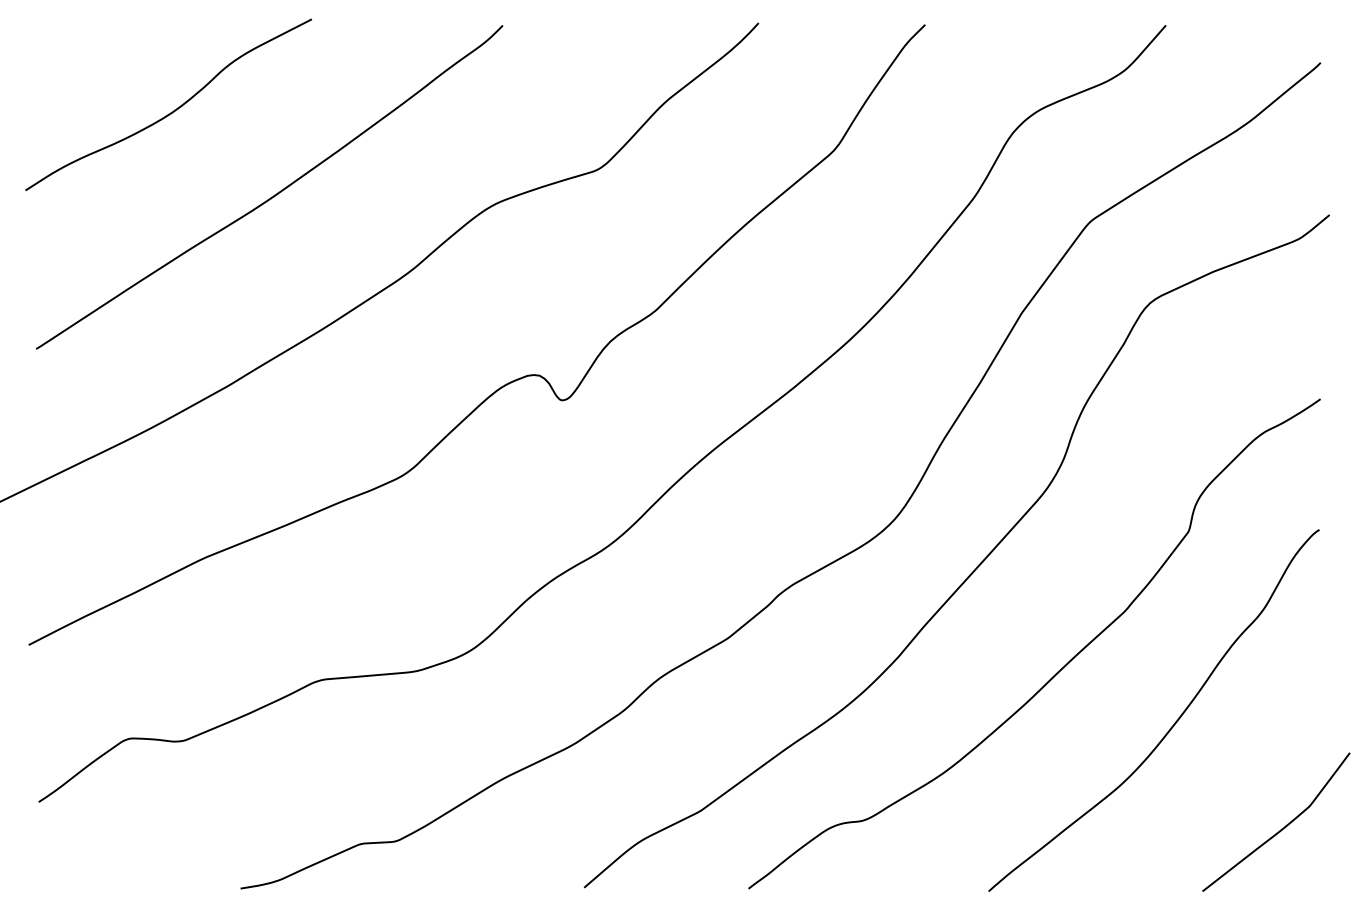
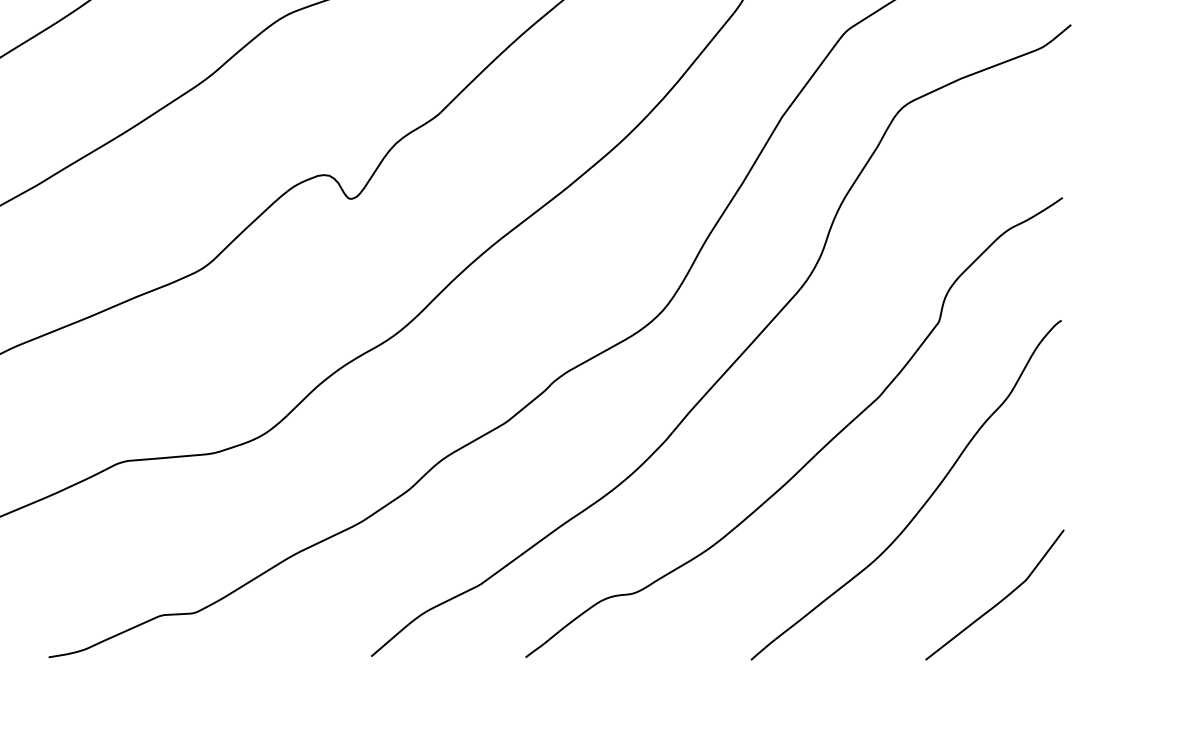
curve: (1281, 828) -> (999, 600), moved

